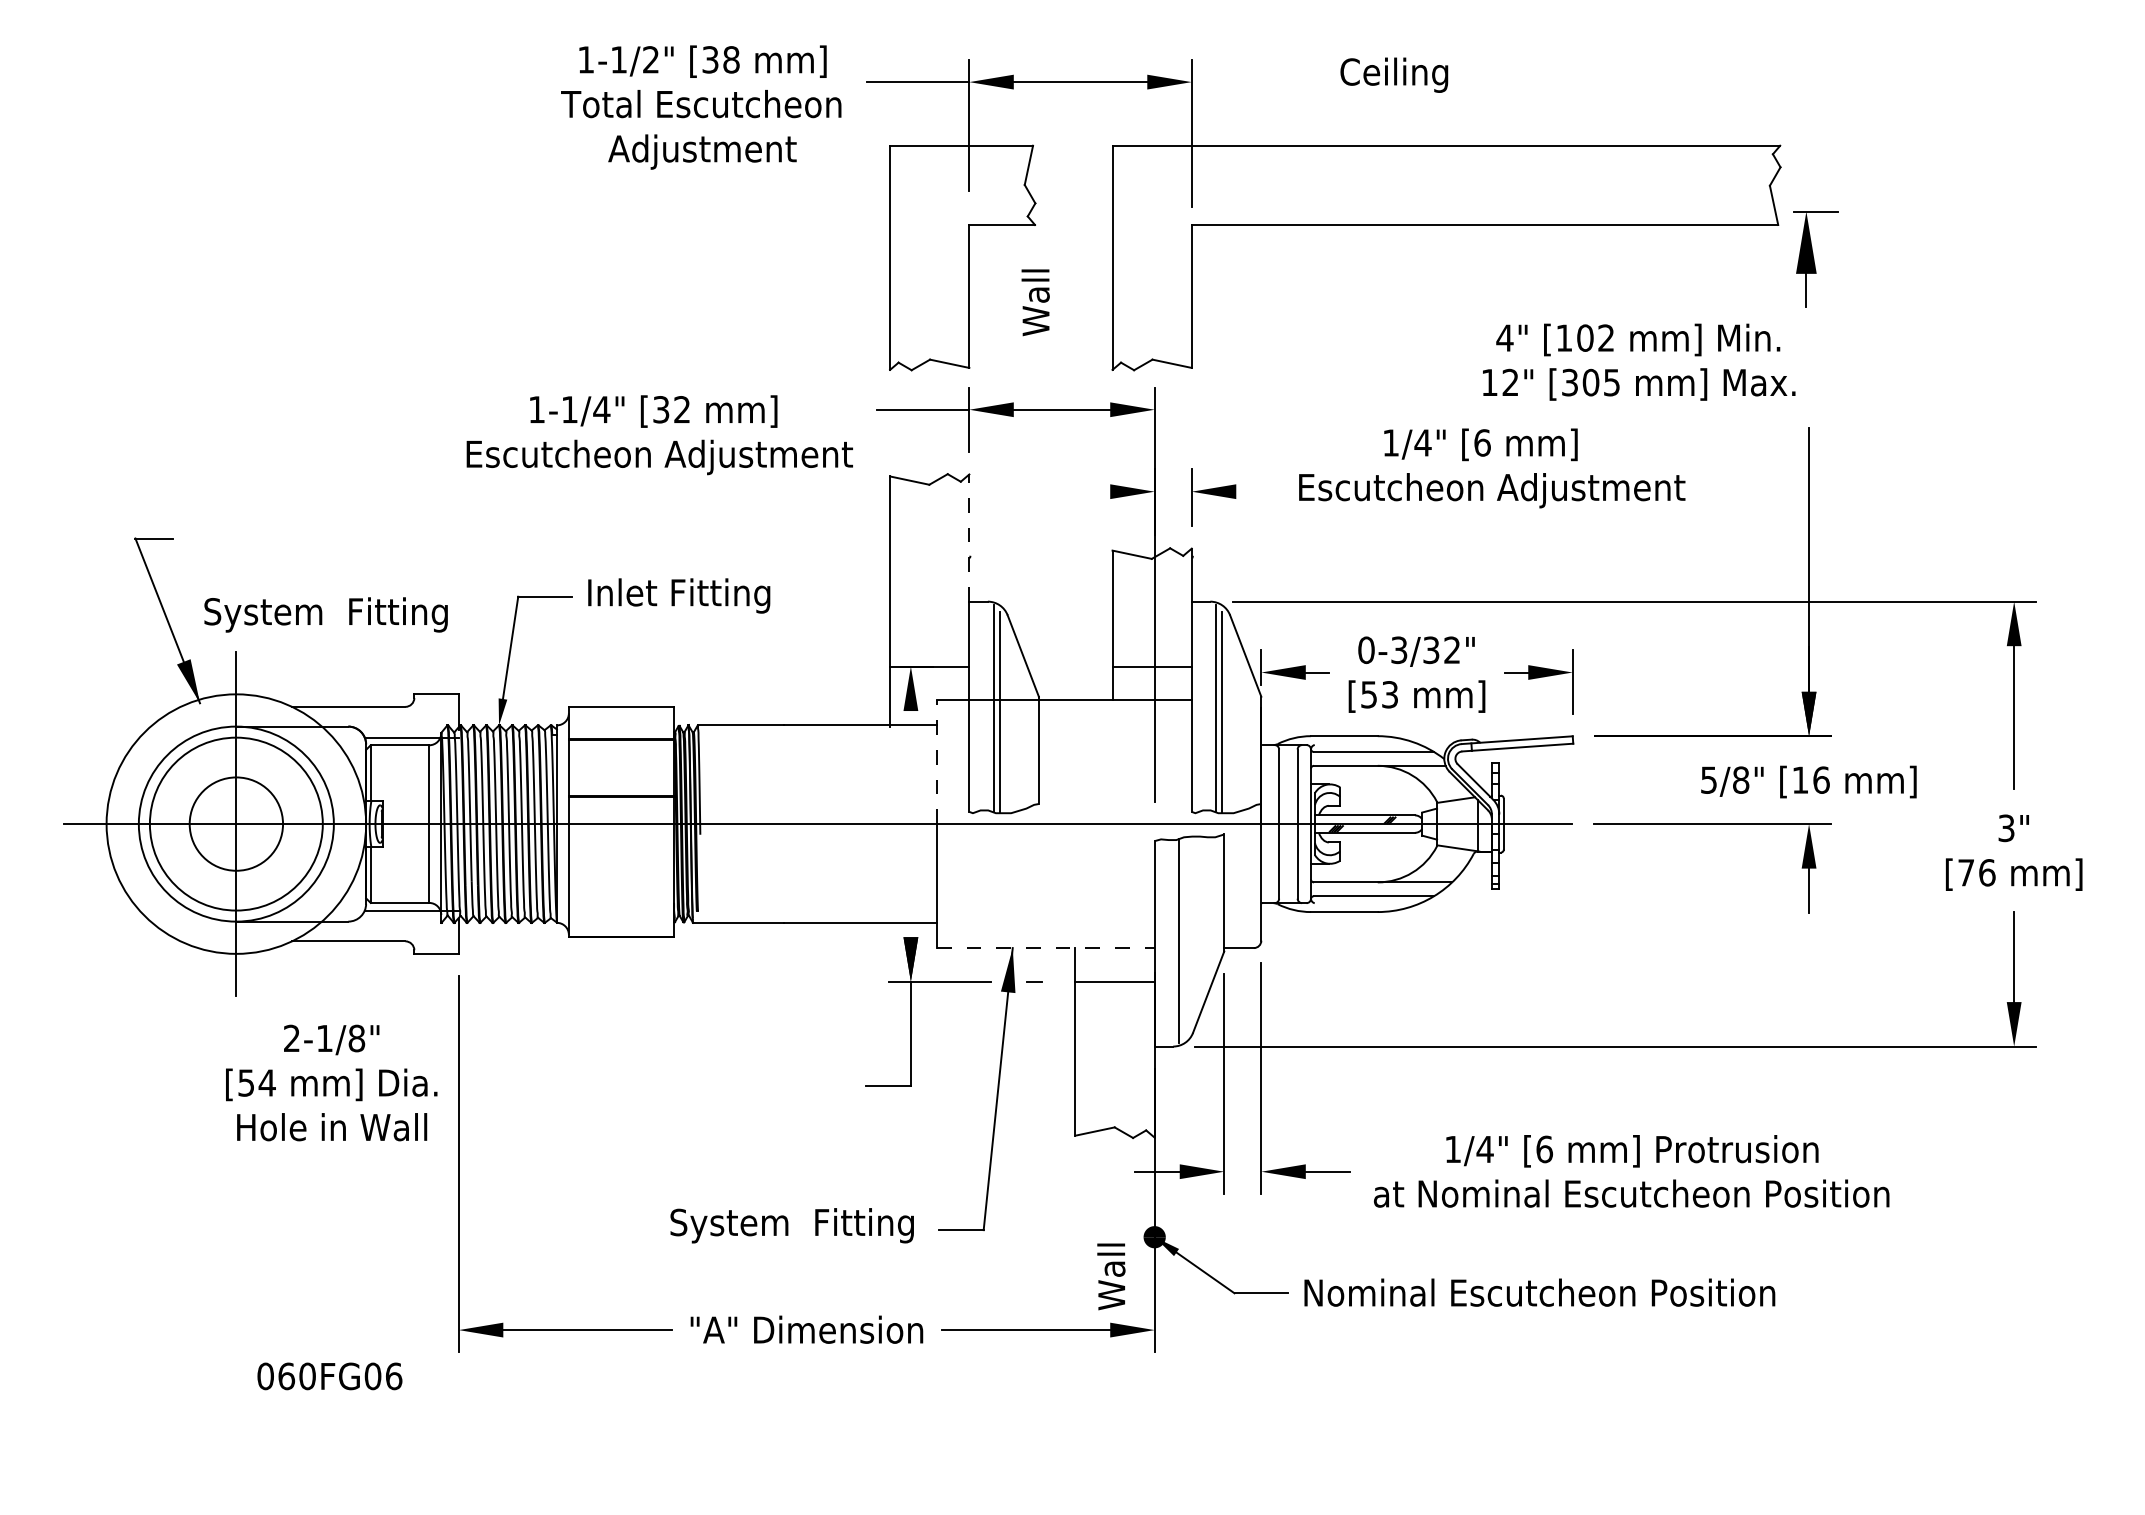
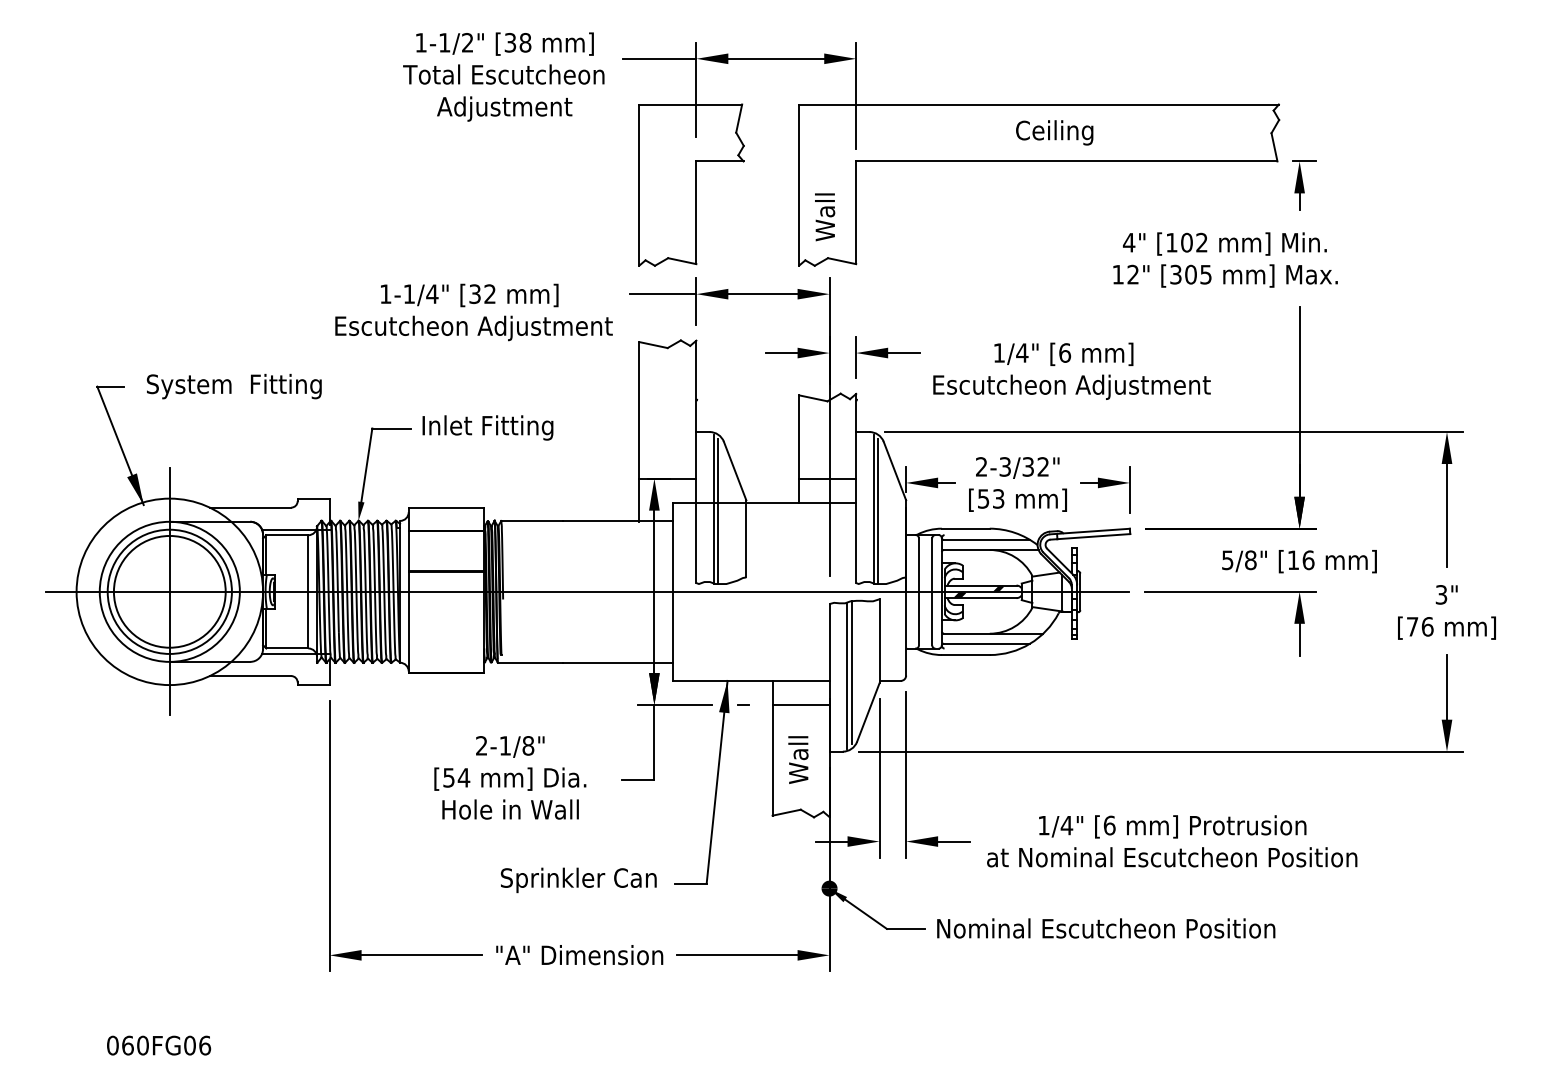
text: (1394, 74) -> (1054, 132), moved
part: (1815, 258) -> (1304, 185), size x0.71
text: (1036, 303) -> (825, 217), moved
text: (1639, 361) -> (1225, 259), moved
text: (1491, 467) -> (1071, 370), moved
line: (1087, 492) -> (781, 353), added
line: (1259, 492) -> (904, 353), added
line: (969, 538) -> (696, 386), dashed -> solid
text: (326, 614) -> (234, 386), moved
text: (1366, 649) -> (981, 466), 0-3/32" -> 2-3/32"
line: (937, 762) -> (673, 547), dashed -> solid
circle: (235, 823) -> (169, 591), size x1.67
line: (911, 823) -> (654, 591), added
line: (1185, 936) -> (851, 672), added
line: (1046, 947) -> (751, 680), dashed -> solid
text: (331, 1082) -> (510, 777), moved
text: (791, 1225) -> (568, 880), System  Fitting -> Sprinkler Can
text: (1111, 1276) -> (798, 759), moved
text: (330, 1376) -> (159, 1045), moved

